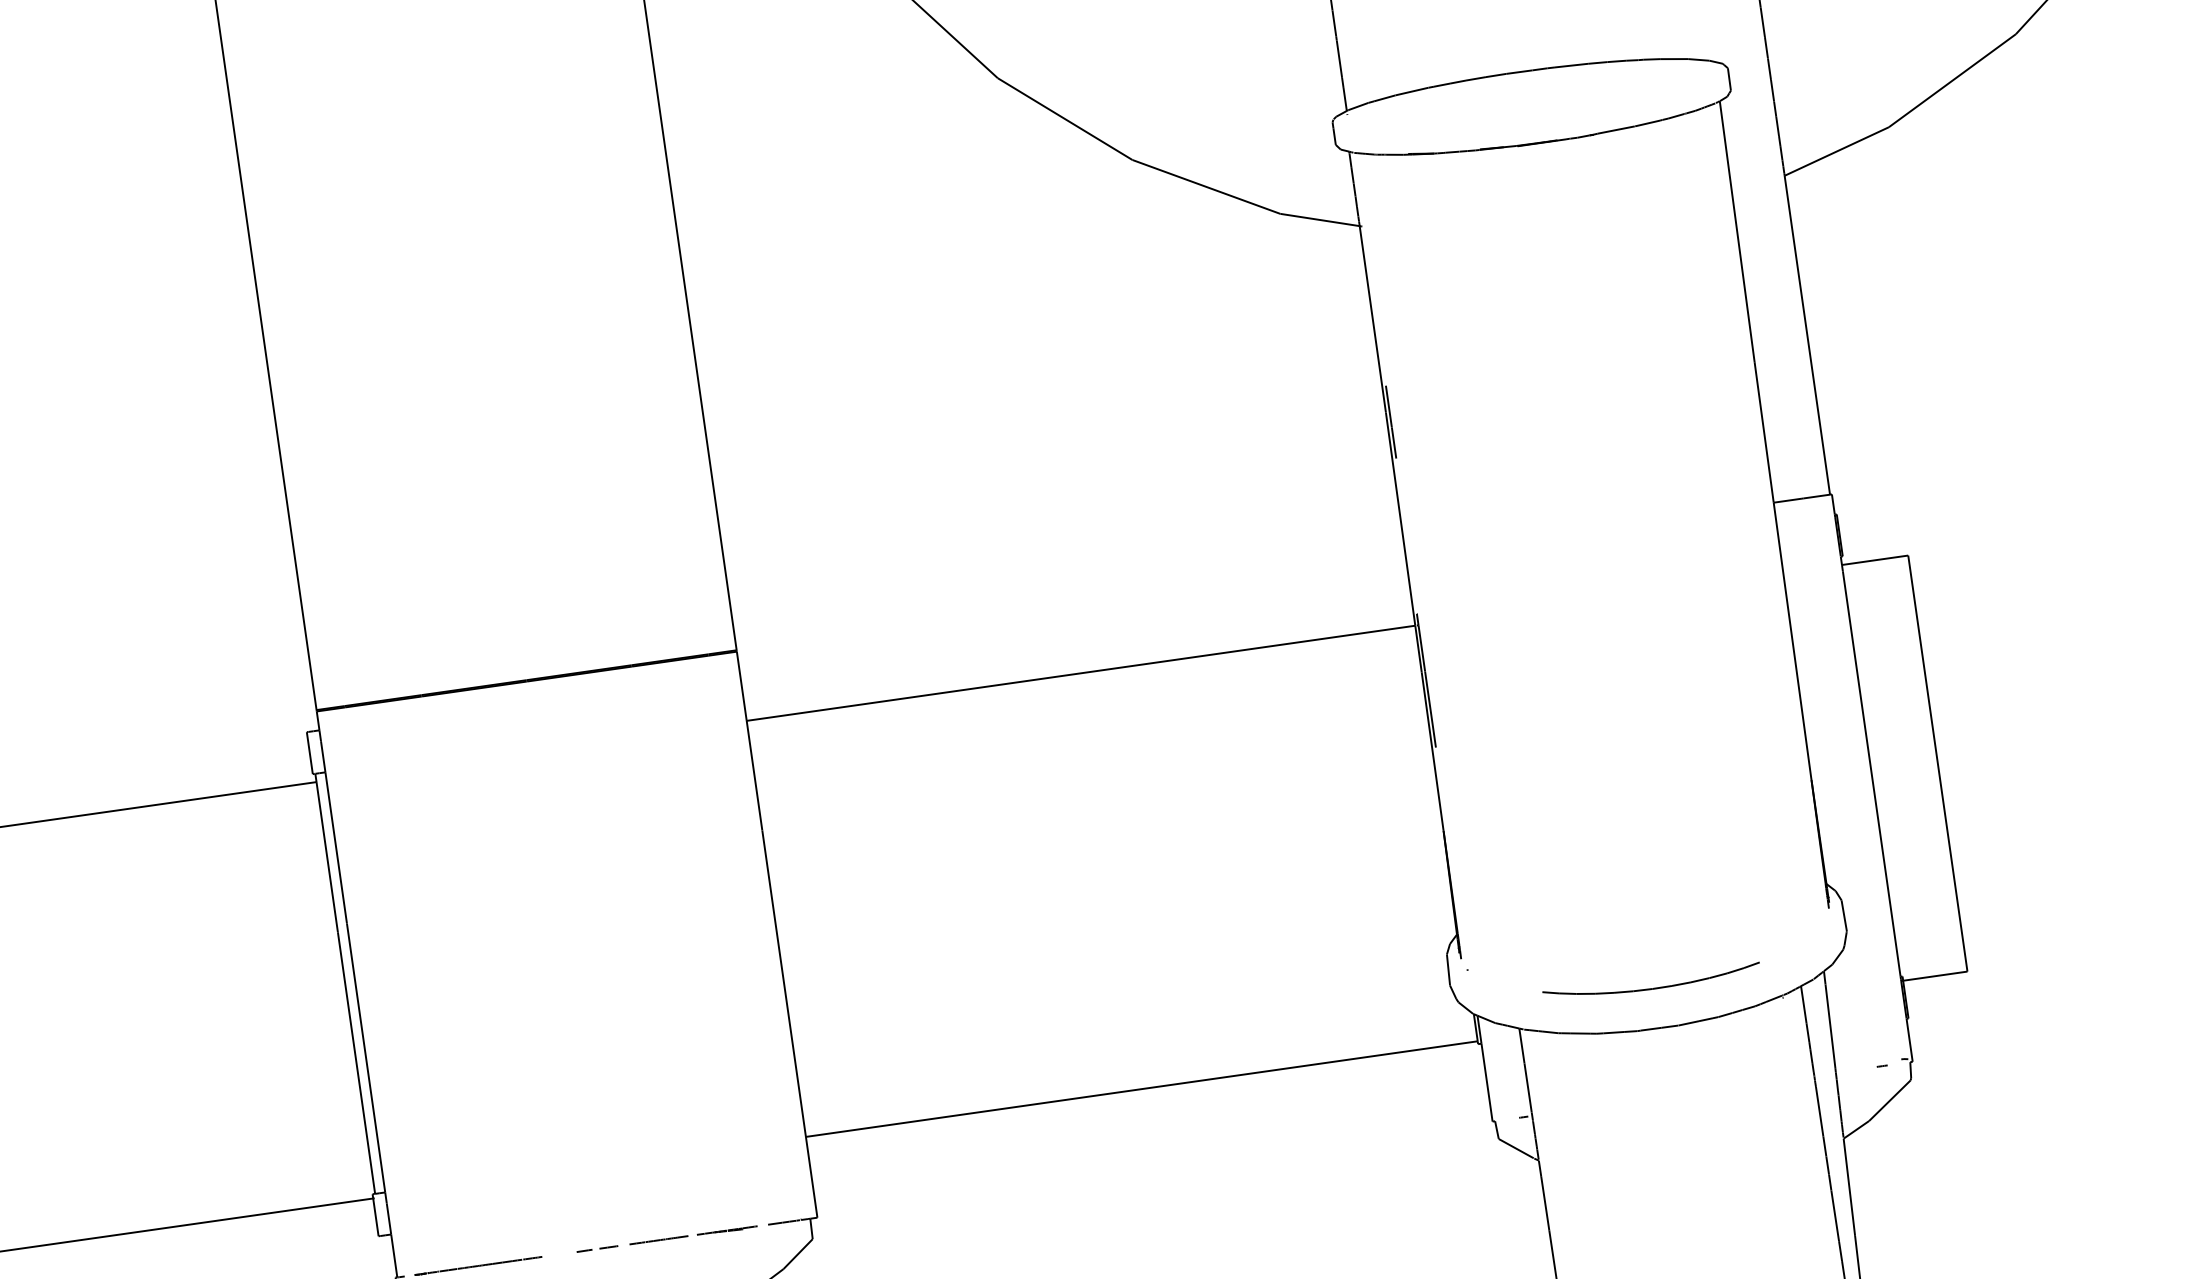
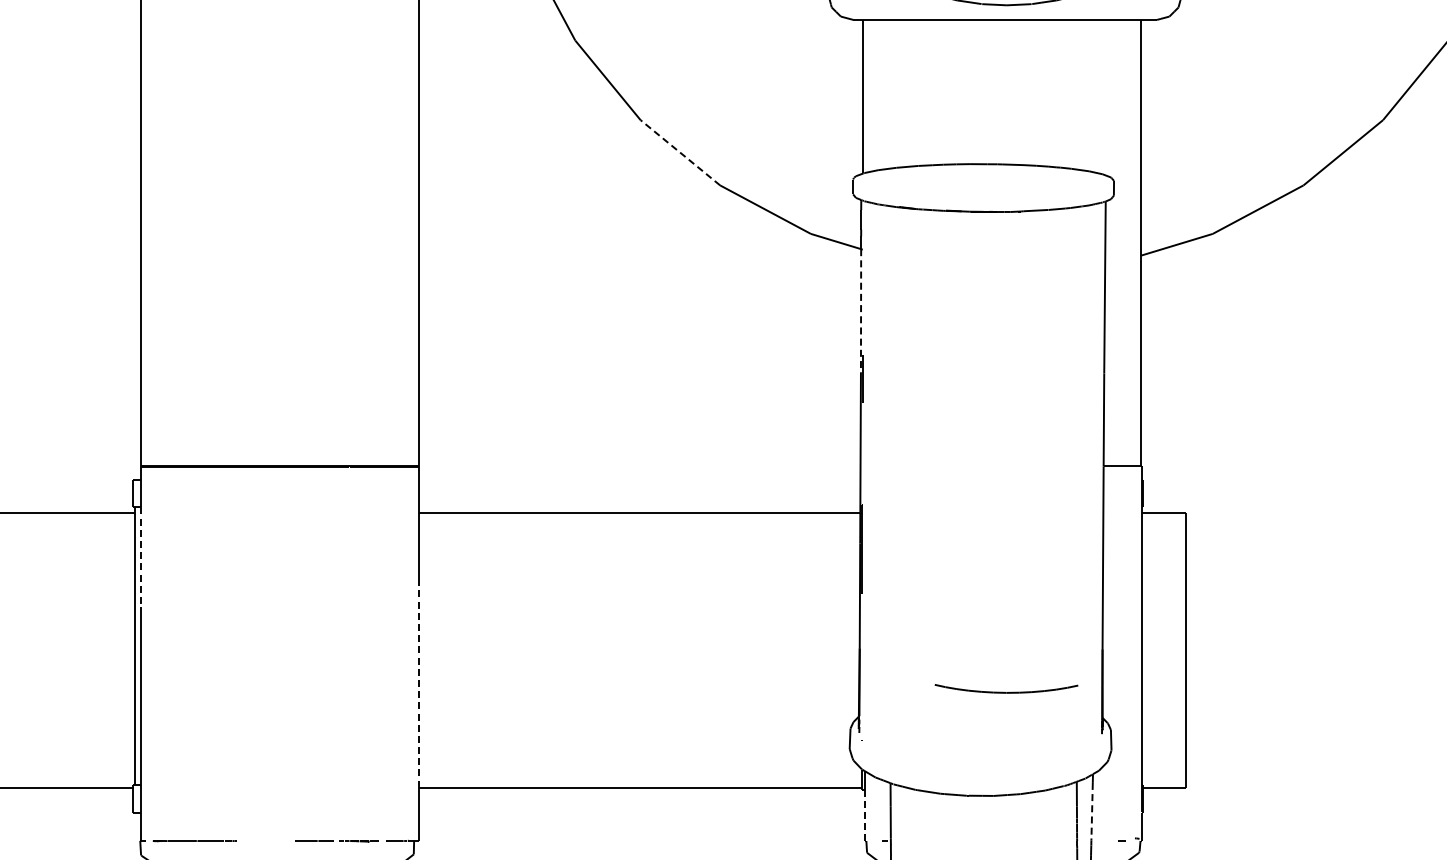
line: (1063, 118) -> (679, 152), solid -> dashed
line: (1373, 318) -> (861, 310), solid -> dashed
line: (336, 848) -> (141, 557), solid -> dashed
line: (783, 982) -> (418, 685), solid -> dashed
part: (1651, 982) -> (1006, 688), moved
line: (1831, 1026) -> (1092, 810), solid -> dashed
line: (1486, 1083) -> (864, 815), solid -> dashed
line: (591, 1249) -> (269, 840), removed

